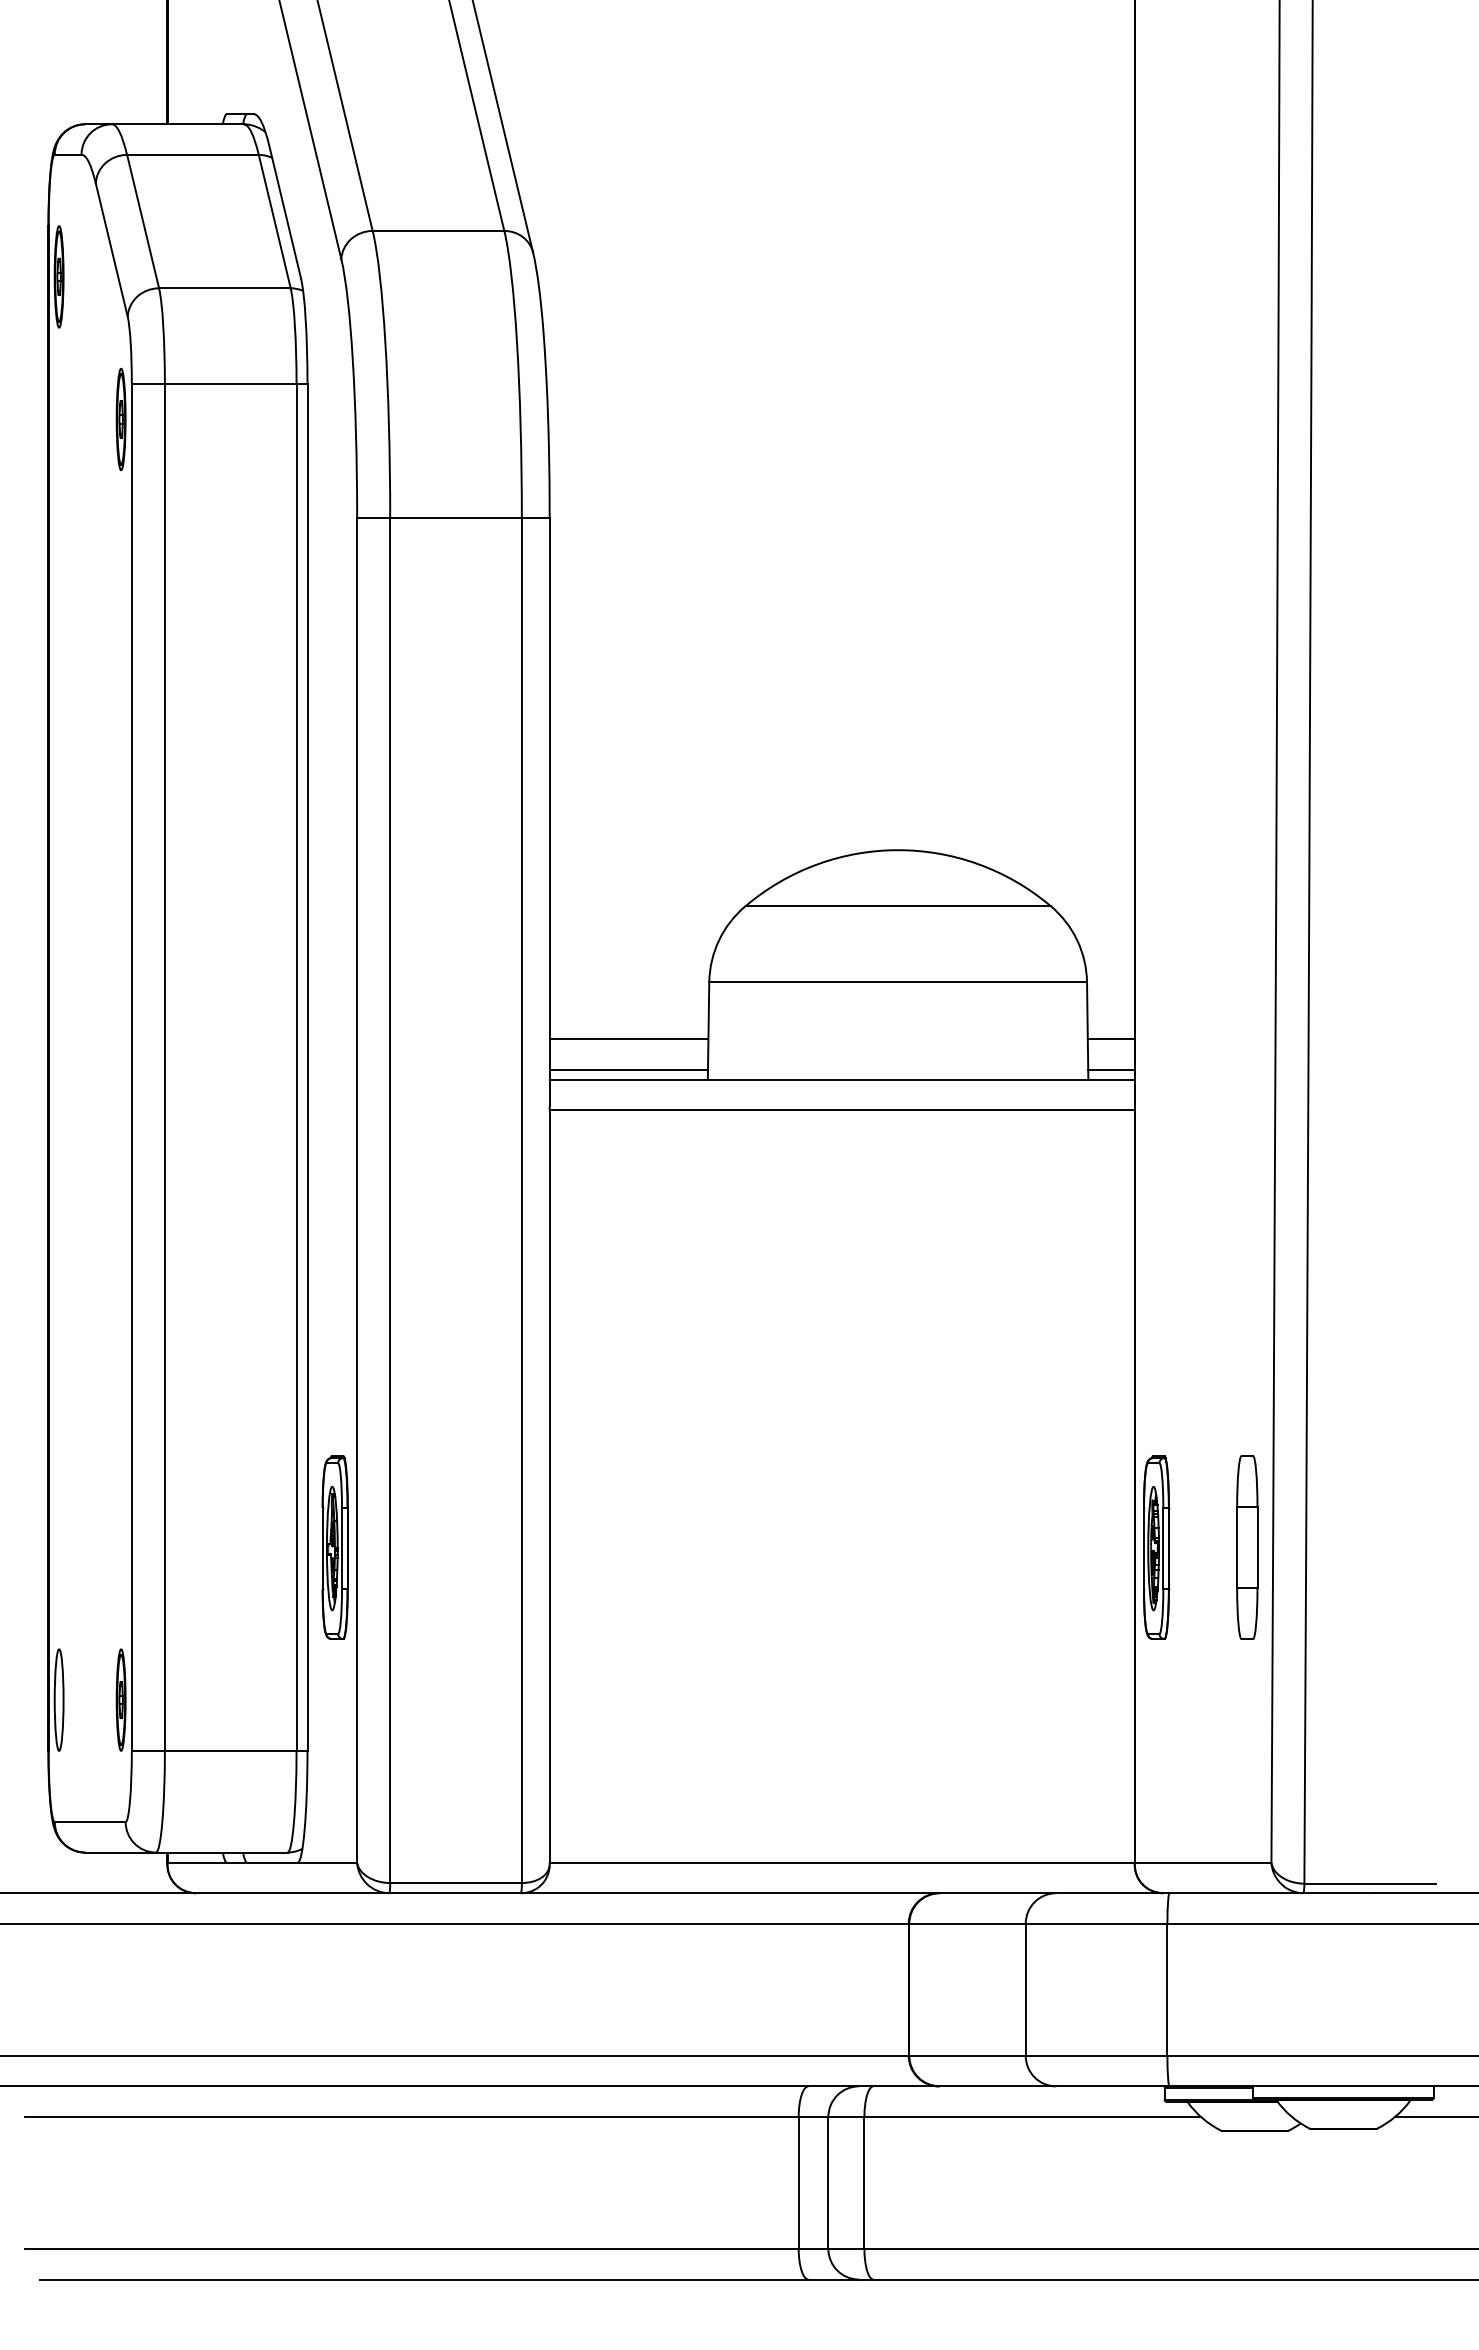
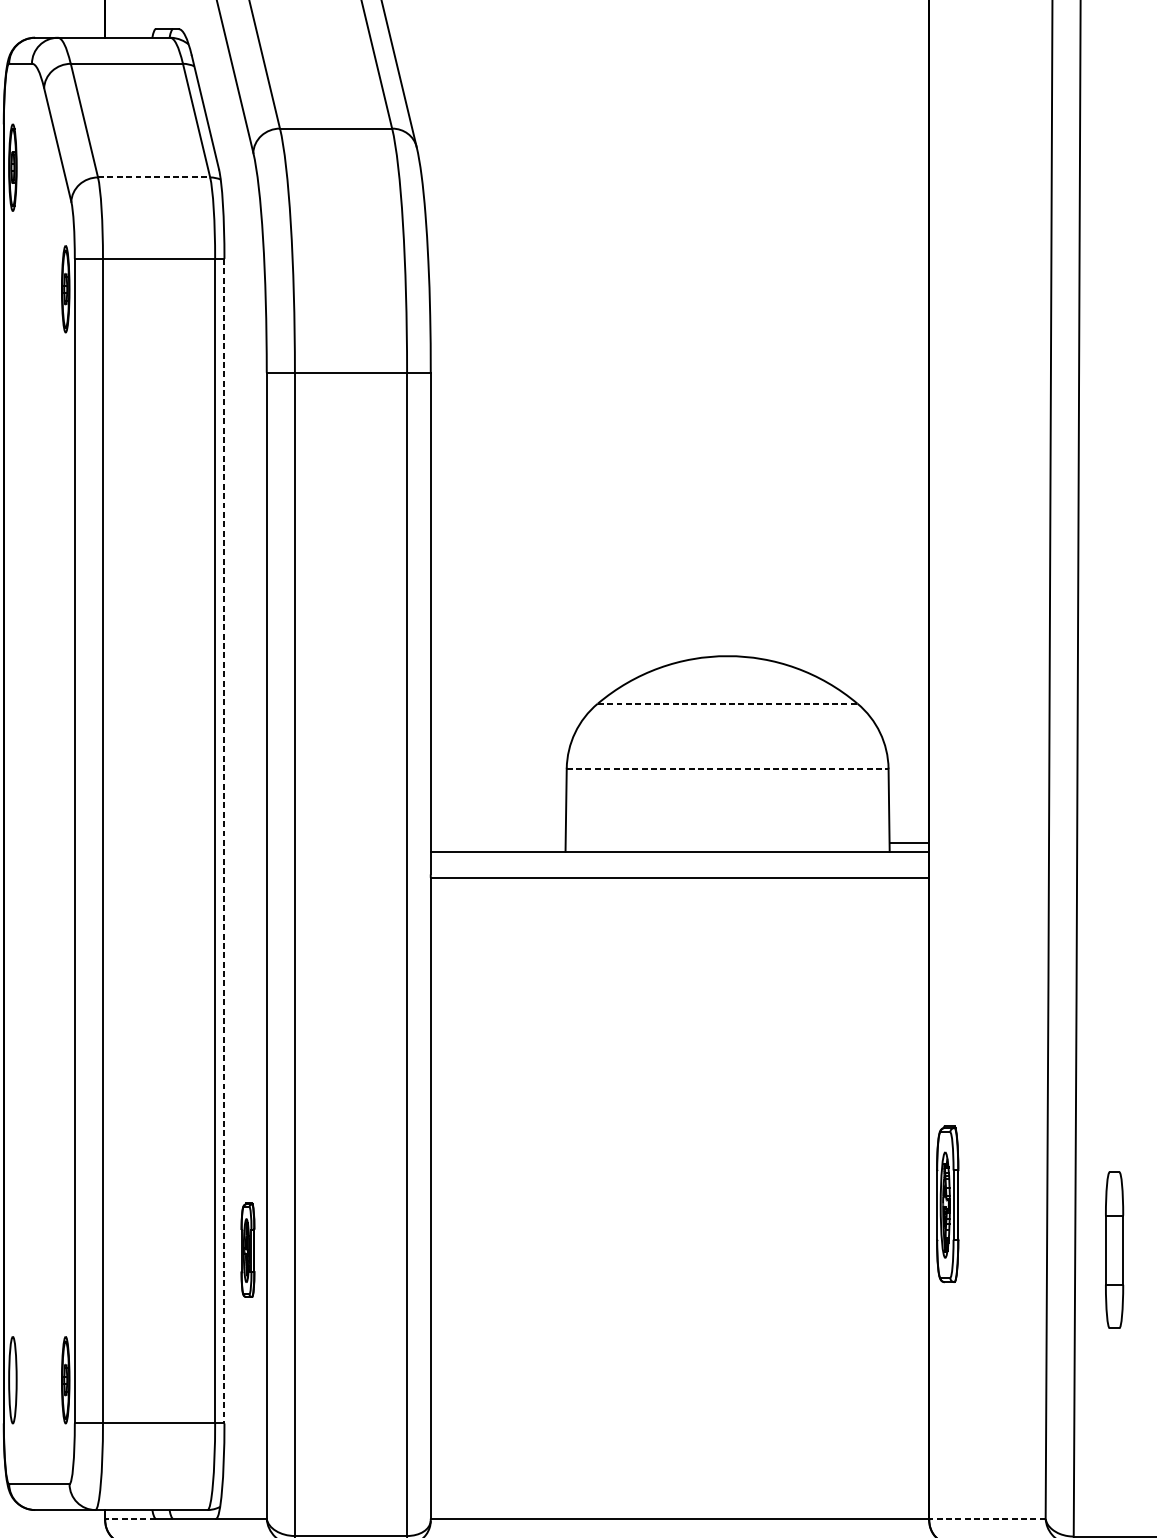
line: (224, 288) -> (153, 177), solid -> dashed
line: (898, 906) -> (727, 704), solid -> dashed
line: (898, 982) -> (727, 768), solid -> dashed
line: (628, 1039) -> (497, 817), removed
line: (1110, 1039) -> (908, 817), removed
line: (307, 1067) -> (224, 841), solid -> dashed
line: (628, 1069) -> (497, 842), removed
part: (334, 1547) -> (247, 1250), size x0.6
part: (1156, 1547) -> (947, 1204), moved
part: (1247, 1547) -> (1114, 1250), moved
line: (197, 1862) -> (130, 1518), solid -> dashed
line: (1202, 1862) -> (986, 1518), solid -> dashed

